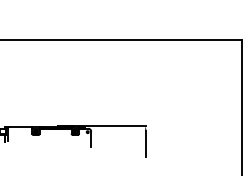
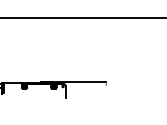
line: (145, 143) -> (106, 94), removed

